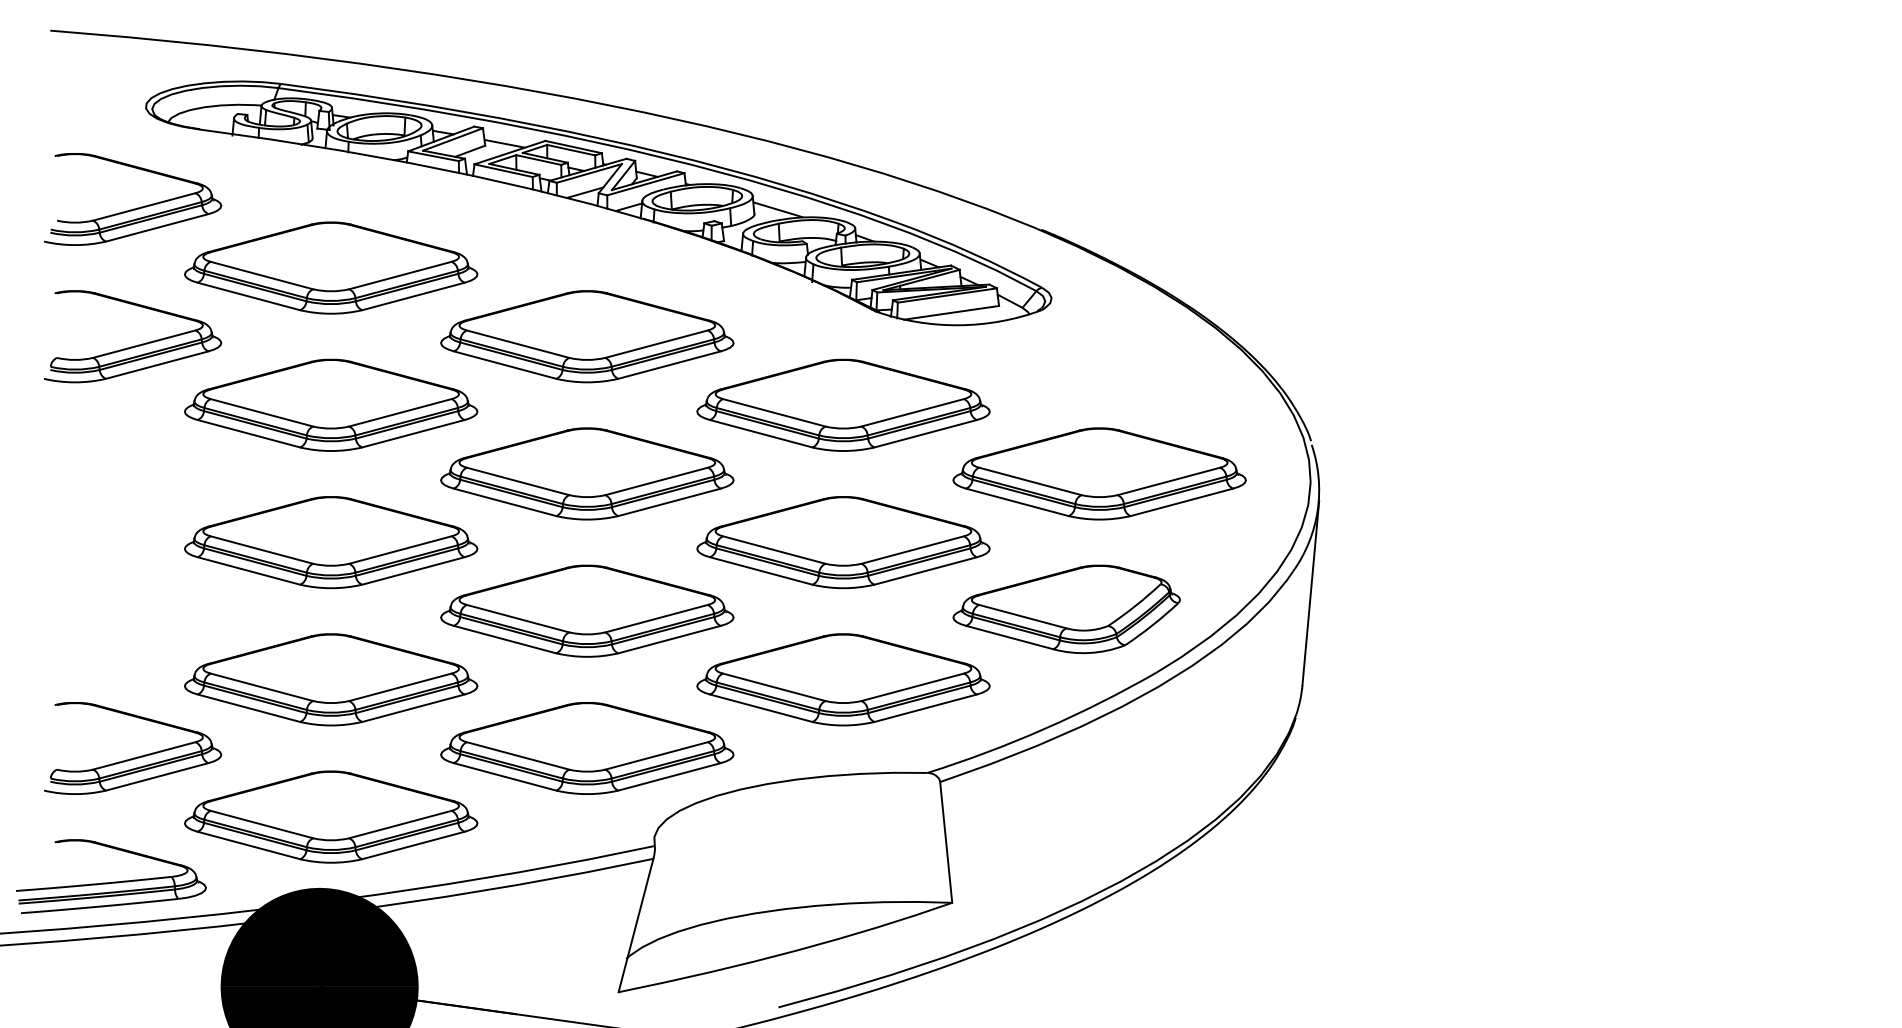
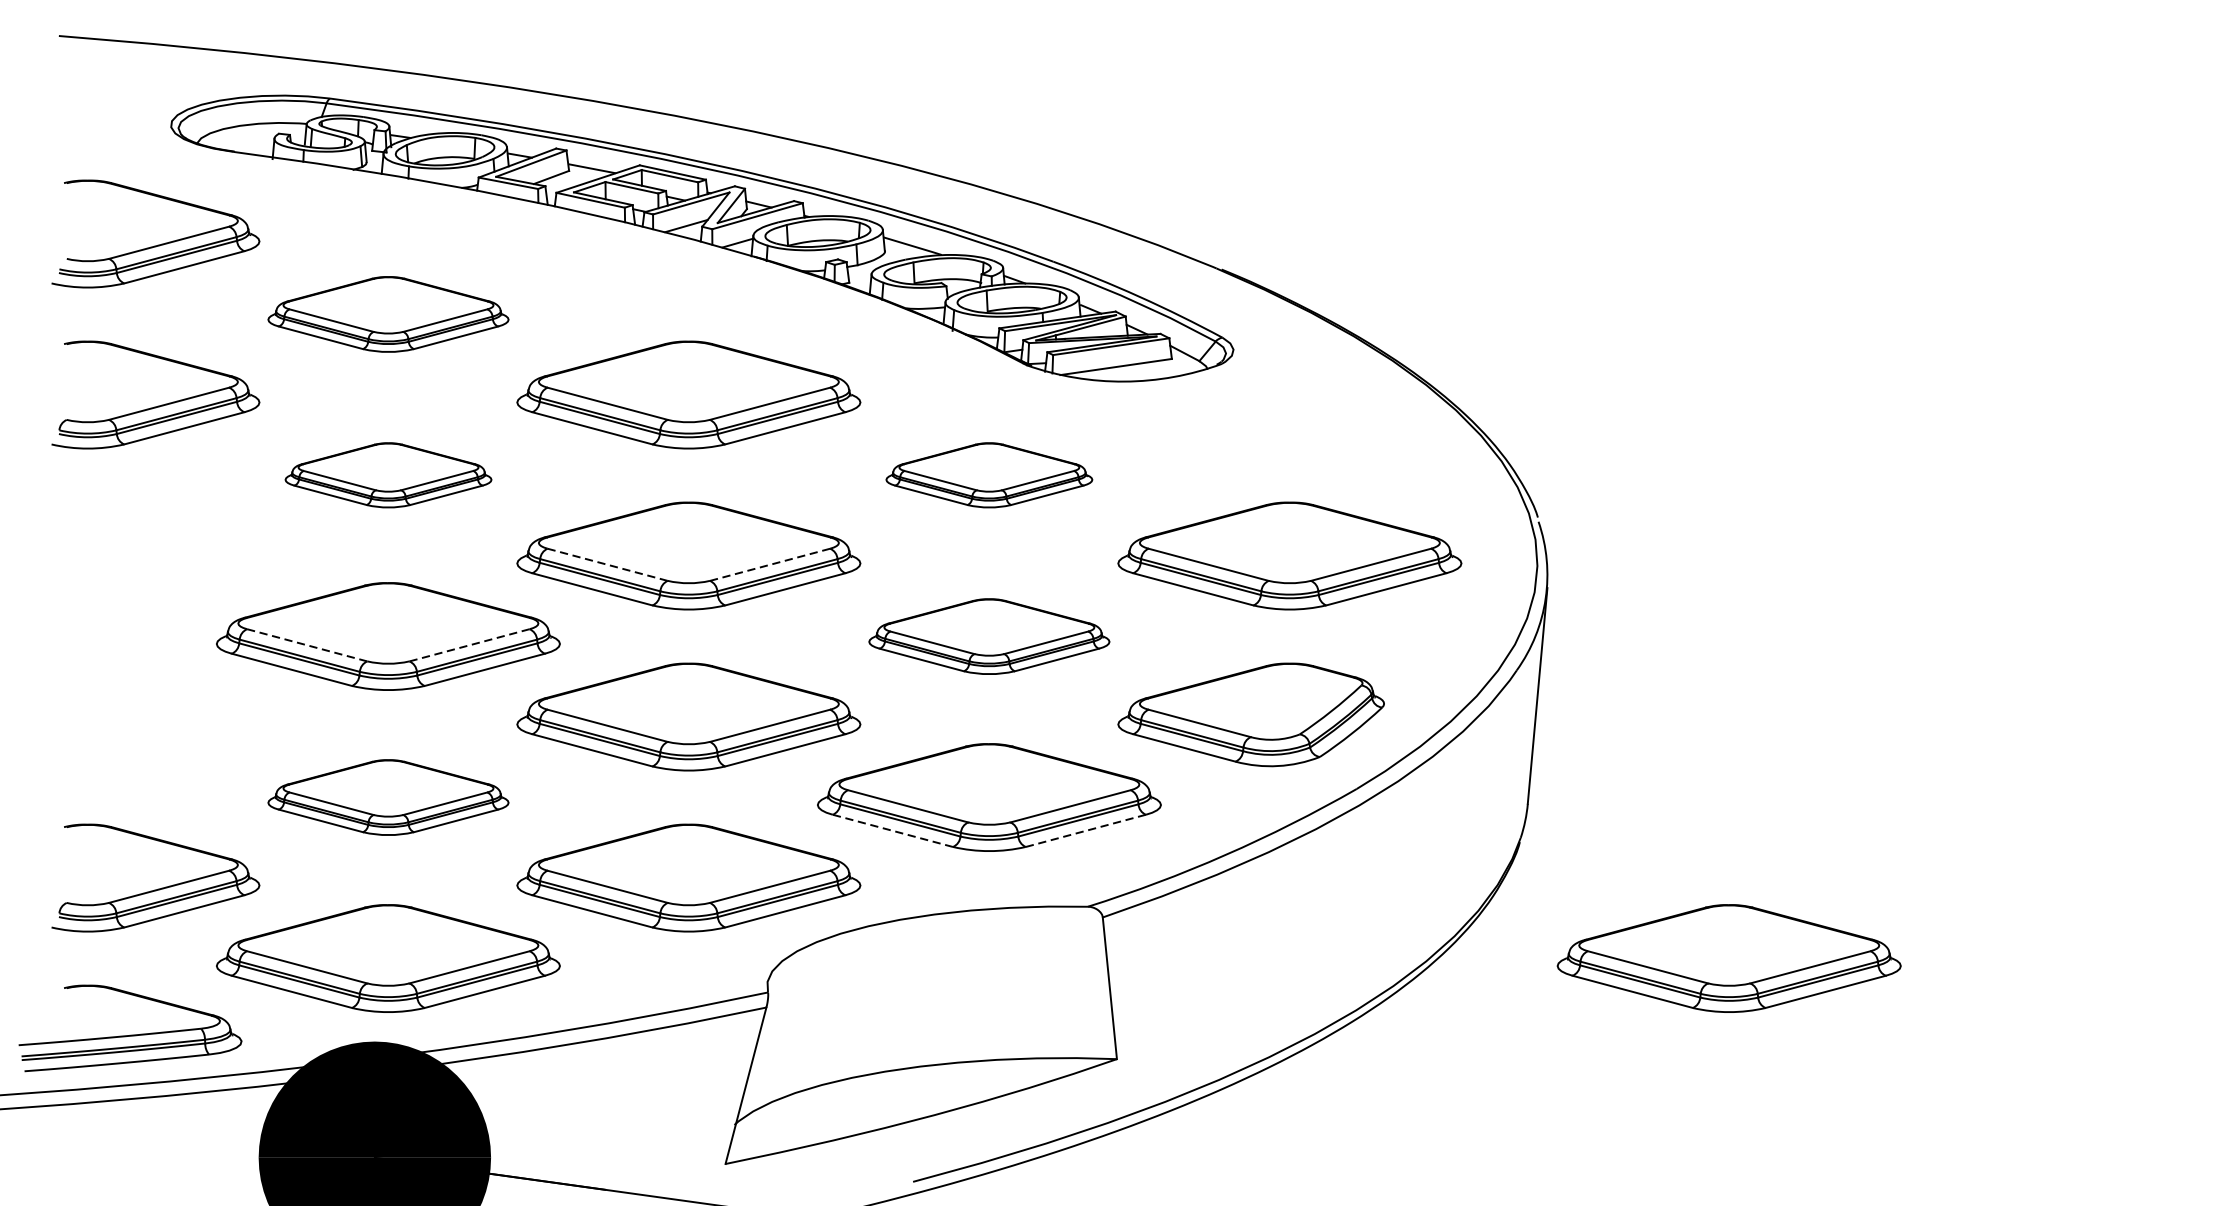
part: (331, 267) -> (388, 313), size x0.7
part: (331, 404) -> (388, 474), size x0.6
part: (843, 404) -> (989, 474), size x0.6
line: (518, 481) -> (608, 564), solid -> dashed
line: (657, 481) -> (771, 564), solid -> dashed
part: (843, 542) -> (989, 636), size x0.7
line: (400, 549) -> (469, 644), solid -> dashed
line: (262, 550) -> (307, 645), solid -> dashed
part: (331, 679) -> (388, 797), size x0.7
line: (760, 708) -> (892, 831), solid -> dashed
line: (925, 708) -> (1085, 831), solid -> dashed
part: (1474, 816) -> (1729, 957), added

